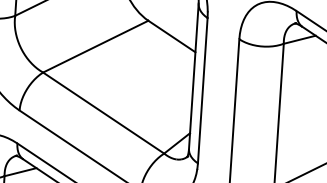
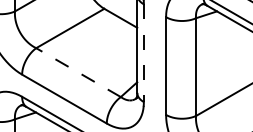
line: (202, 91) -> (143, 53), solid -> dashed
line: (103, 112) -> (78, 72), solid -> dashed

